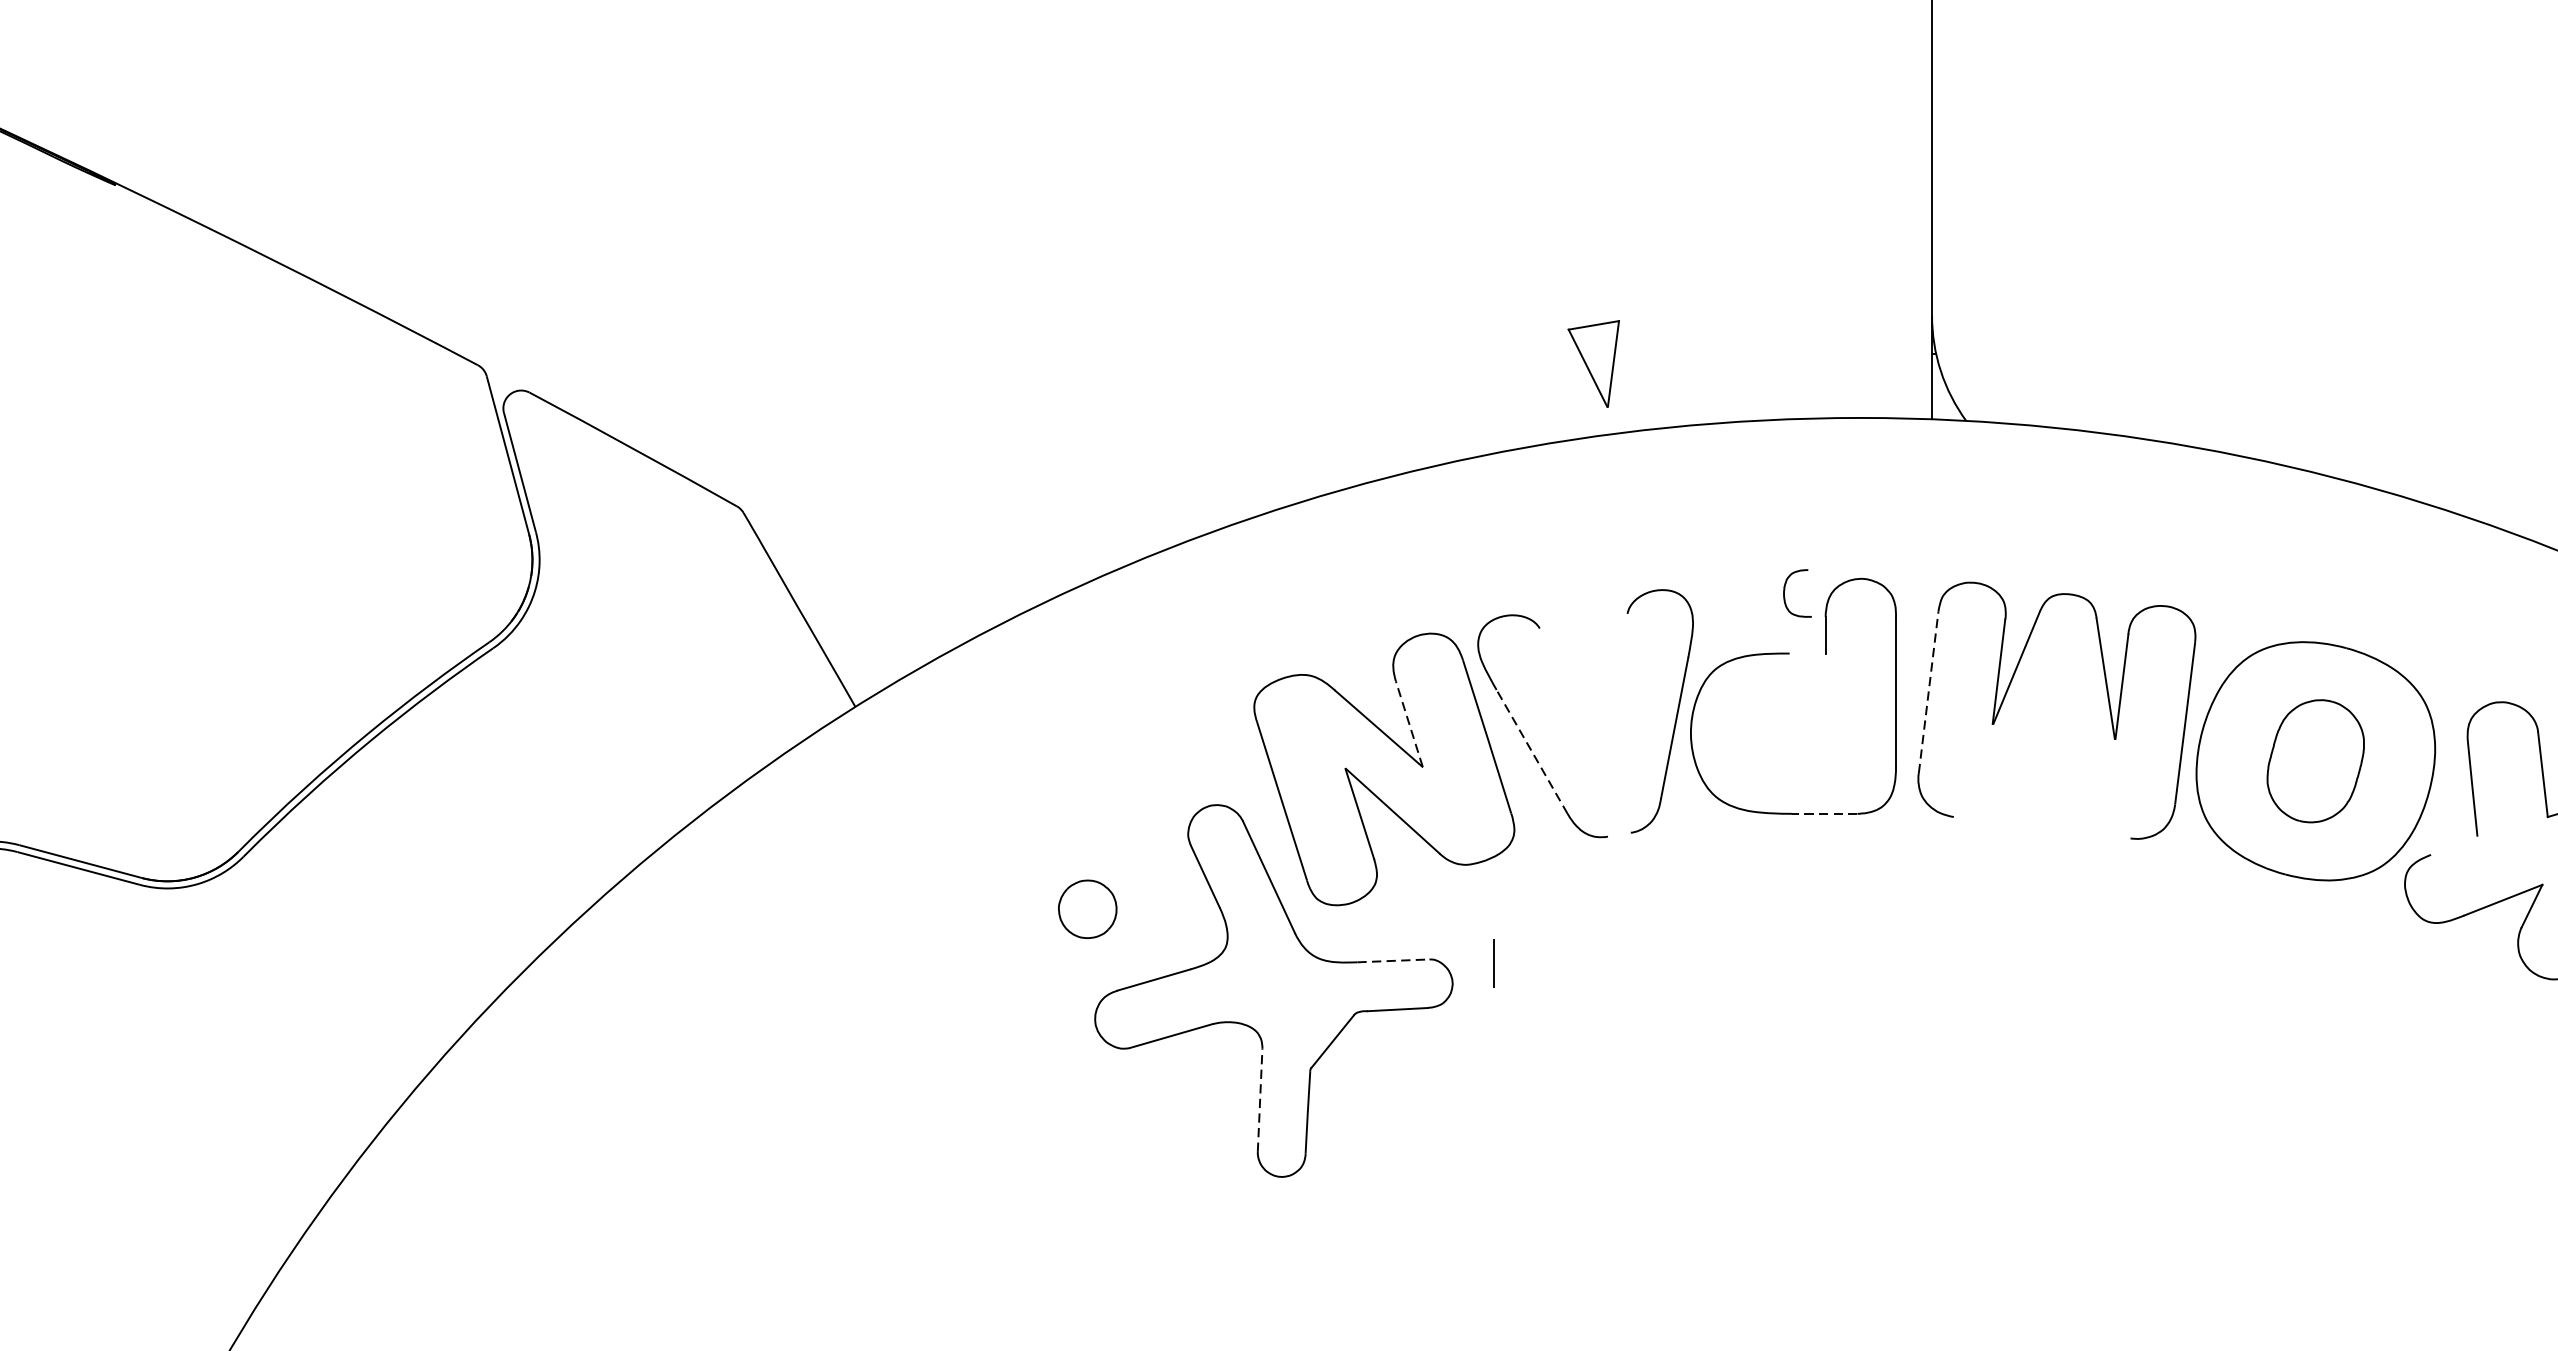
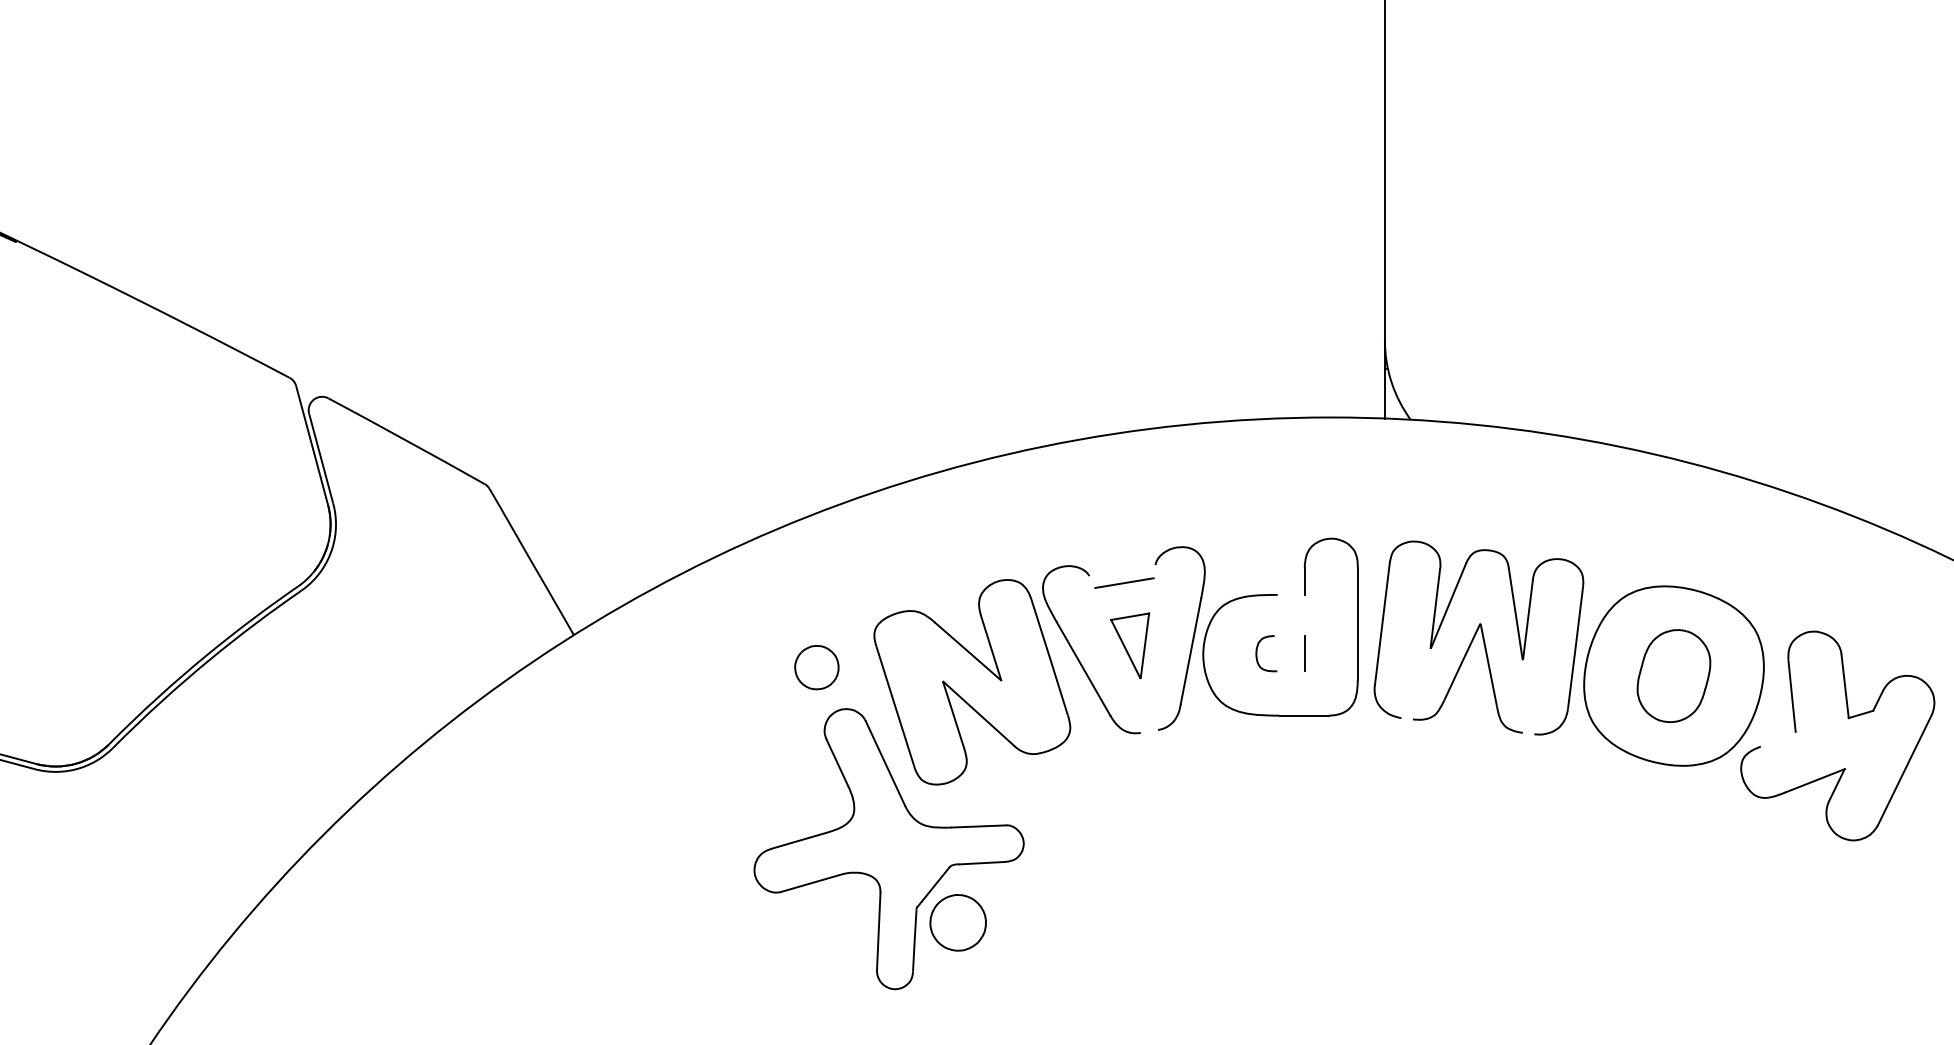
part: (1594, 363) -> (1130, 645), moved
curve: (1785, 593) -> (1257, 653), moved
line: (1586, 637) -> (1124, 582), added
line: (1928, 691) -> (1382, 623), dashed -> solid
line: (1409, 724) -> (991, 648), dashed -> solid
line: (1531, 752) -> (1083, 669), dashed -> solid
part: (2028, 759) -> (1457, 674), added
line: (1825, 813) -> (1304, 715), dashed -> solid
part: (1087, 909) -> (816, 667), moved
line: (1393, 960) -> (979, 826), dashed -> solid
line: (1493, 963) -> (1304, 653), moved
part: (1364, 1088) -> (957, 922), added
line: (1259, 1100) -> (878, 931), dashed -> solid

